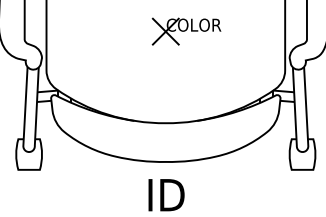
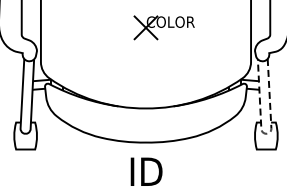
line: (302, 151) -> (266, 133), solid -> dashed

